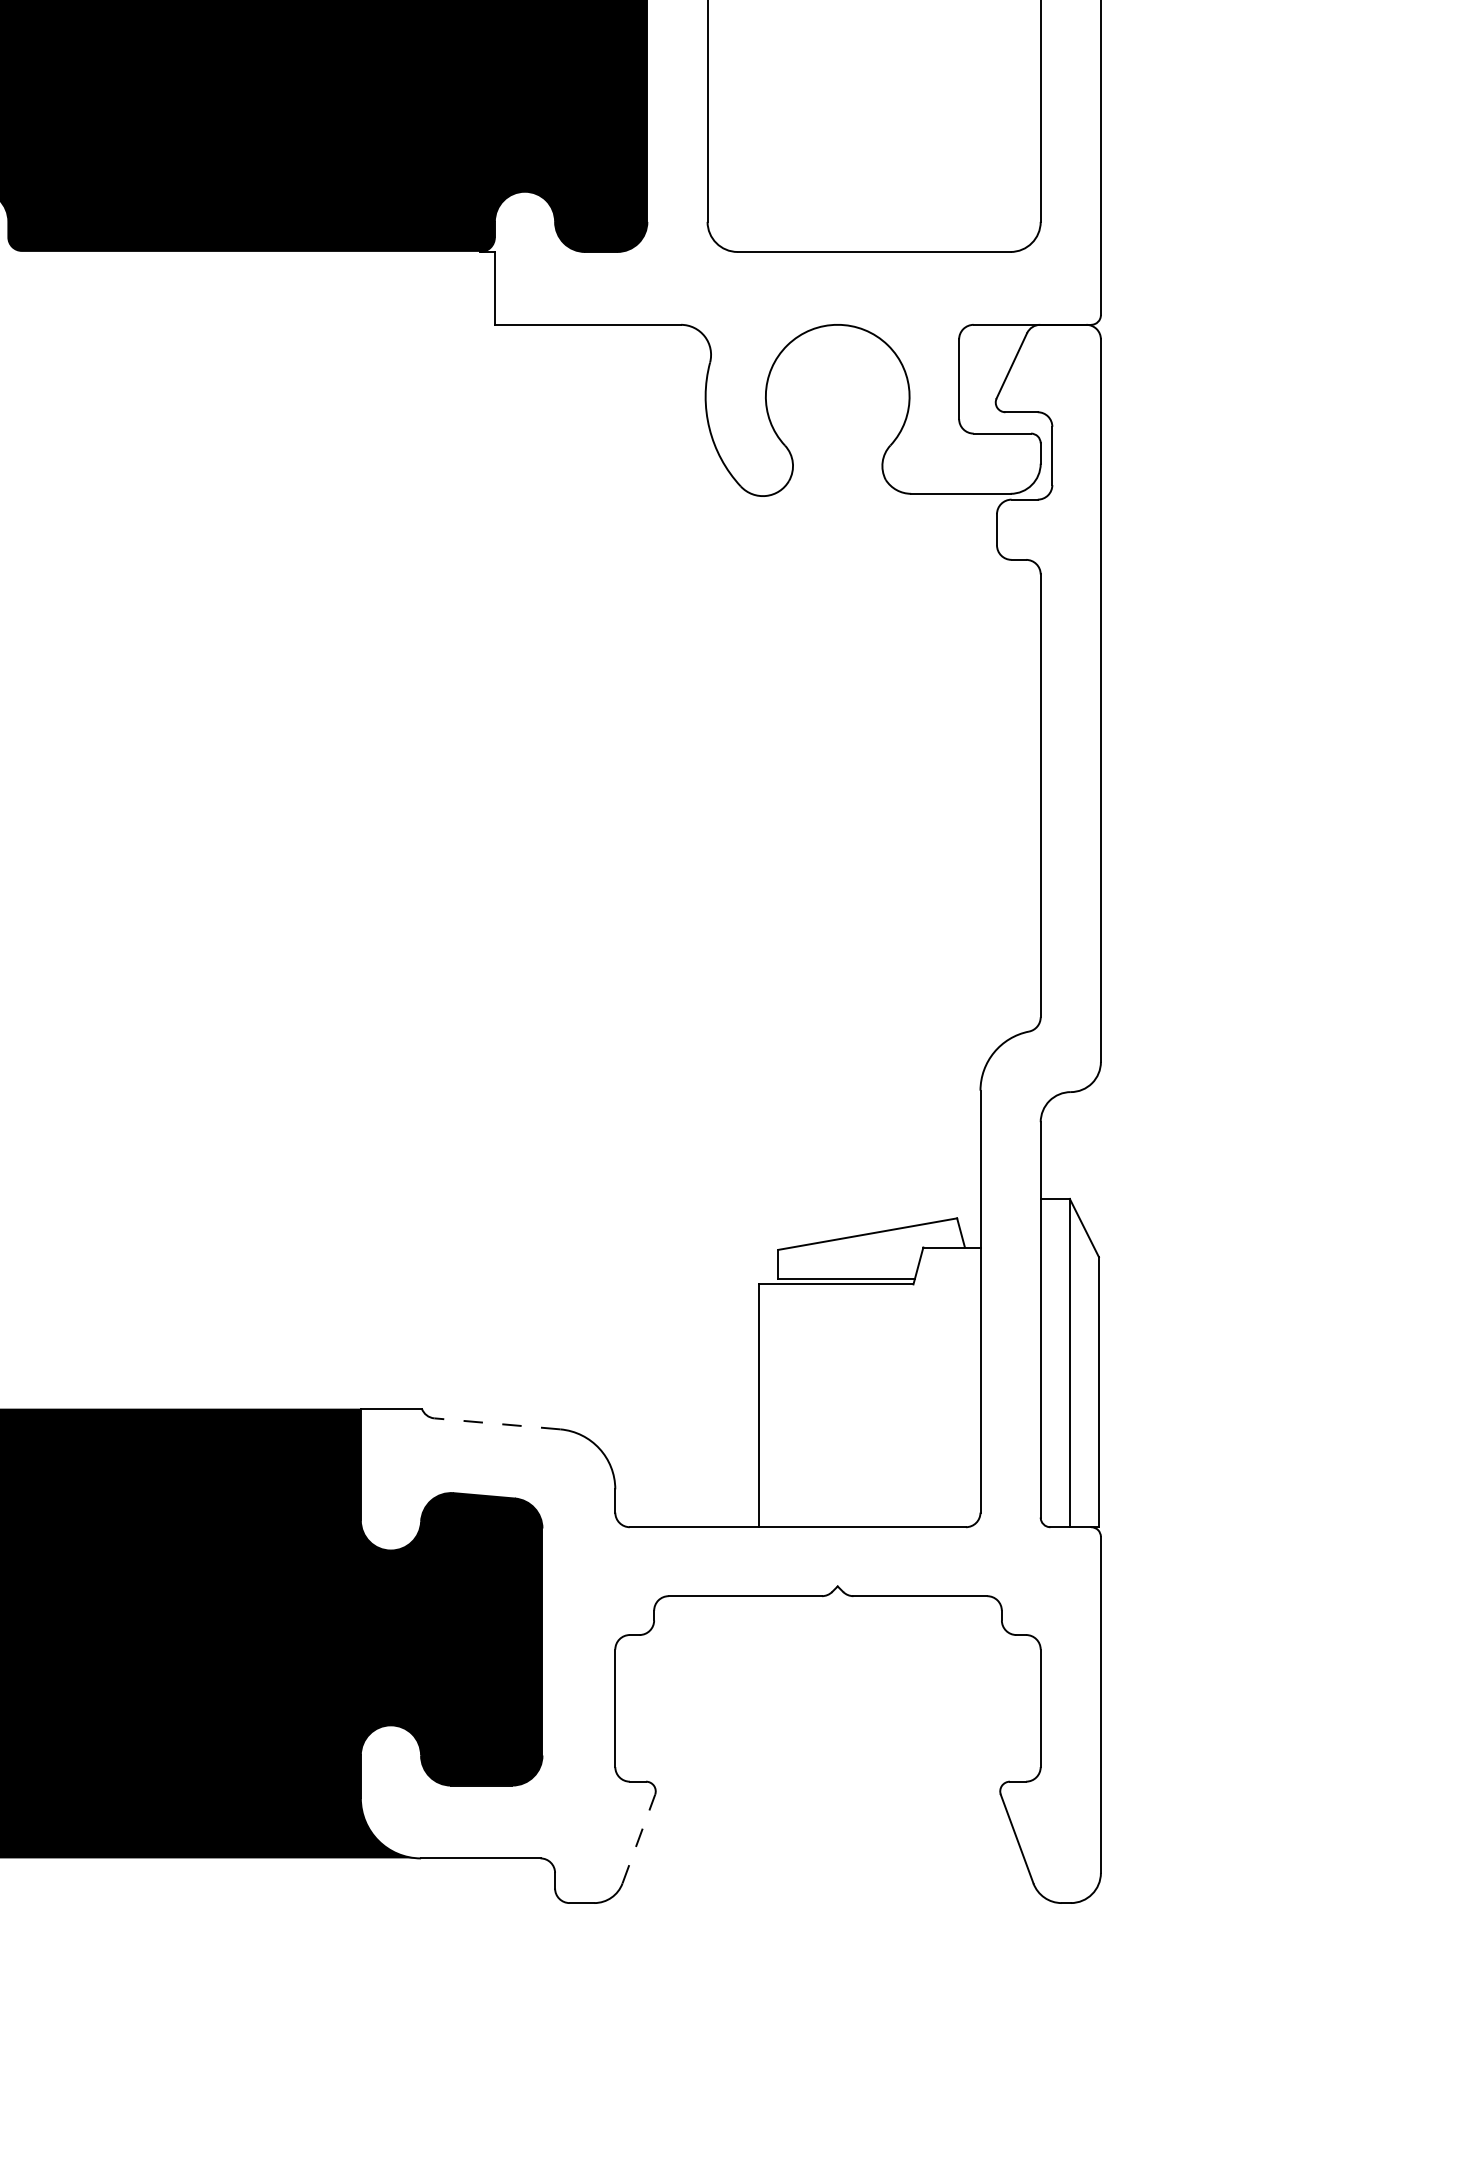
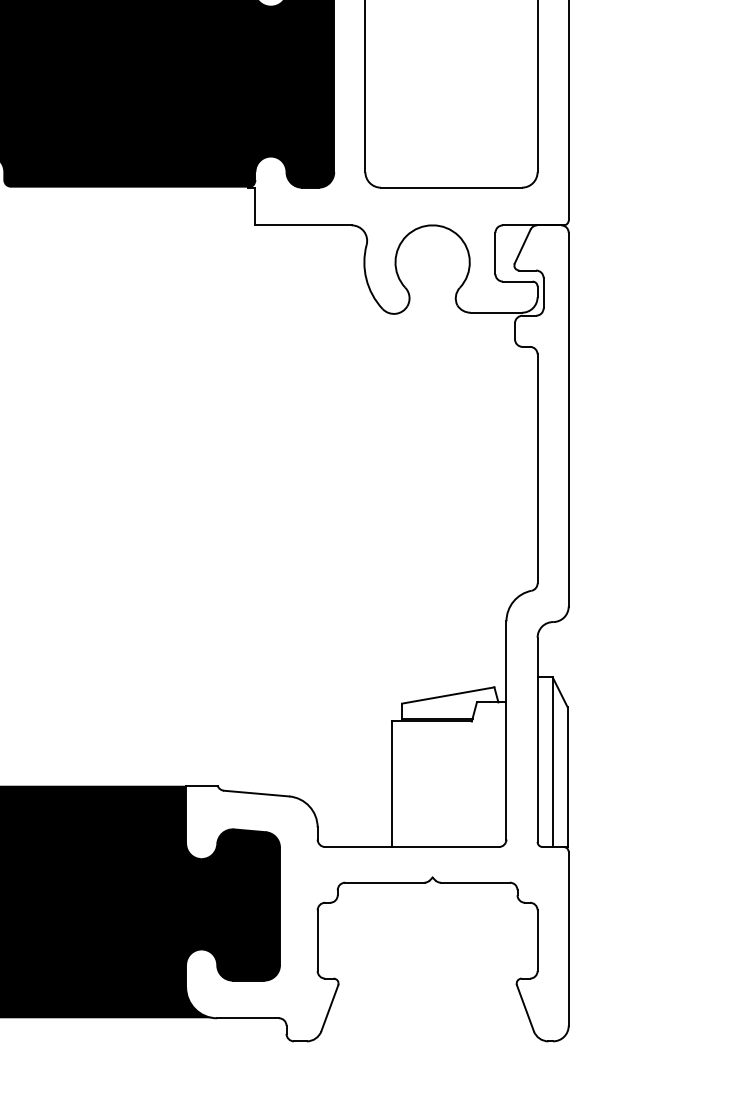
line: (497, 1423) -> (256, 793), dashed -> solid
line: (640, 1837) -> (330, 1007), dashed -> solid

